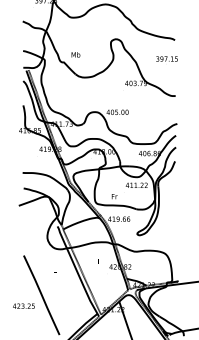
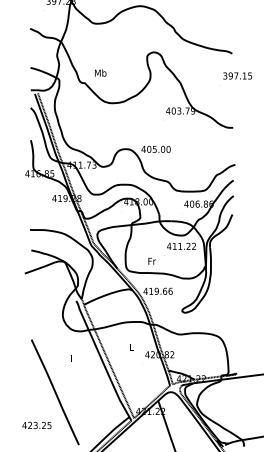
text: (166, 58) -> (236, 75), moved
text: (23, 305) -> (36, 424), moved

